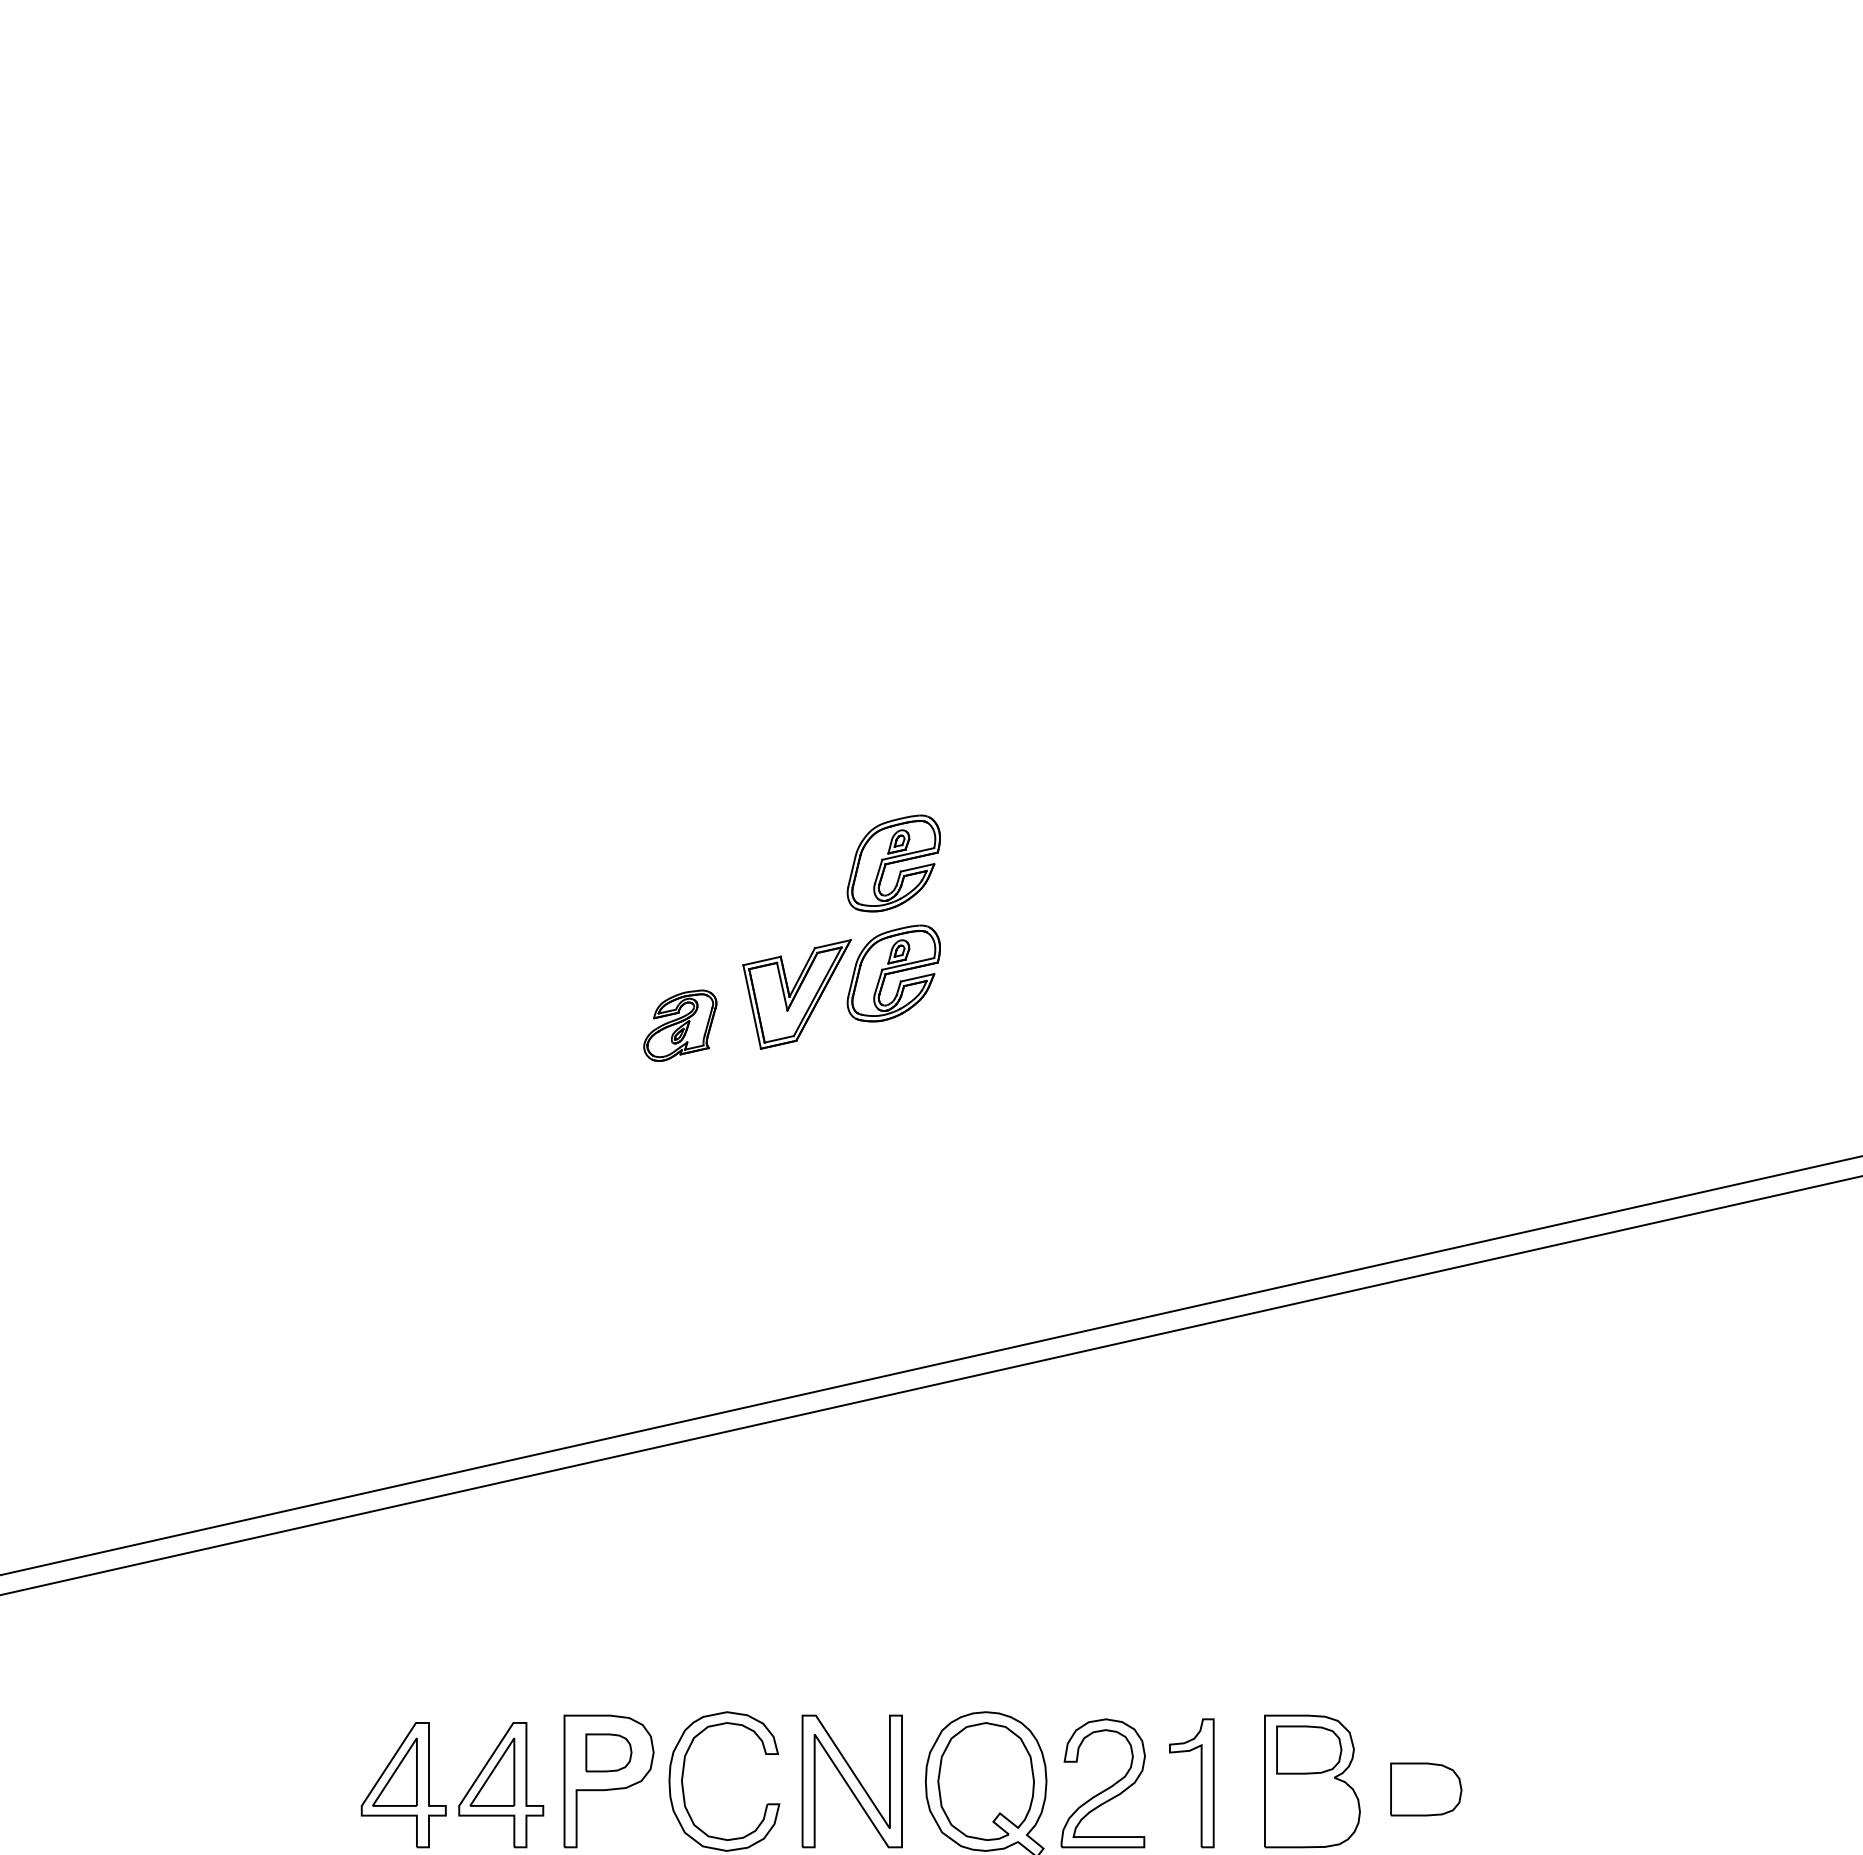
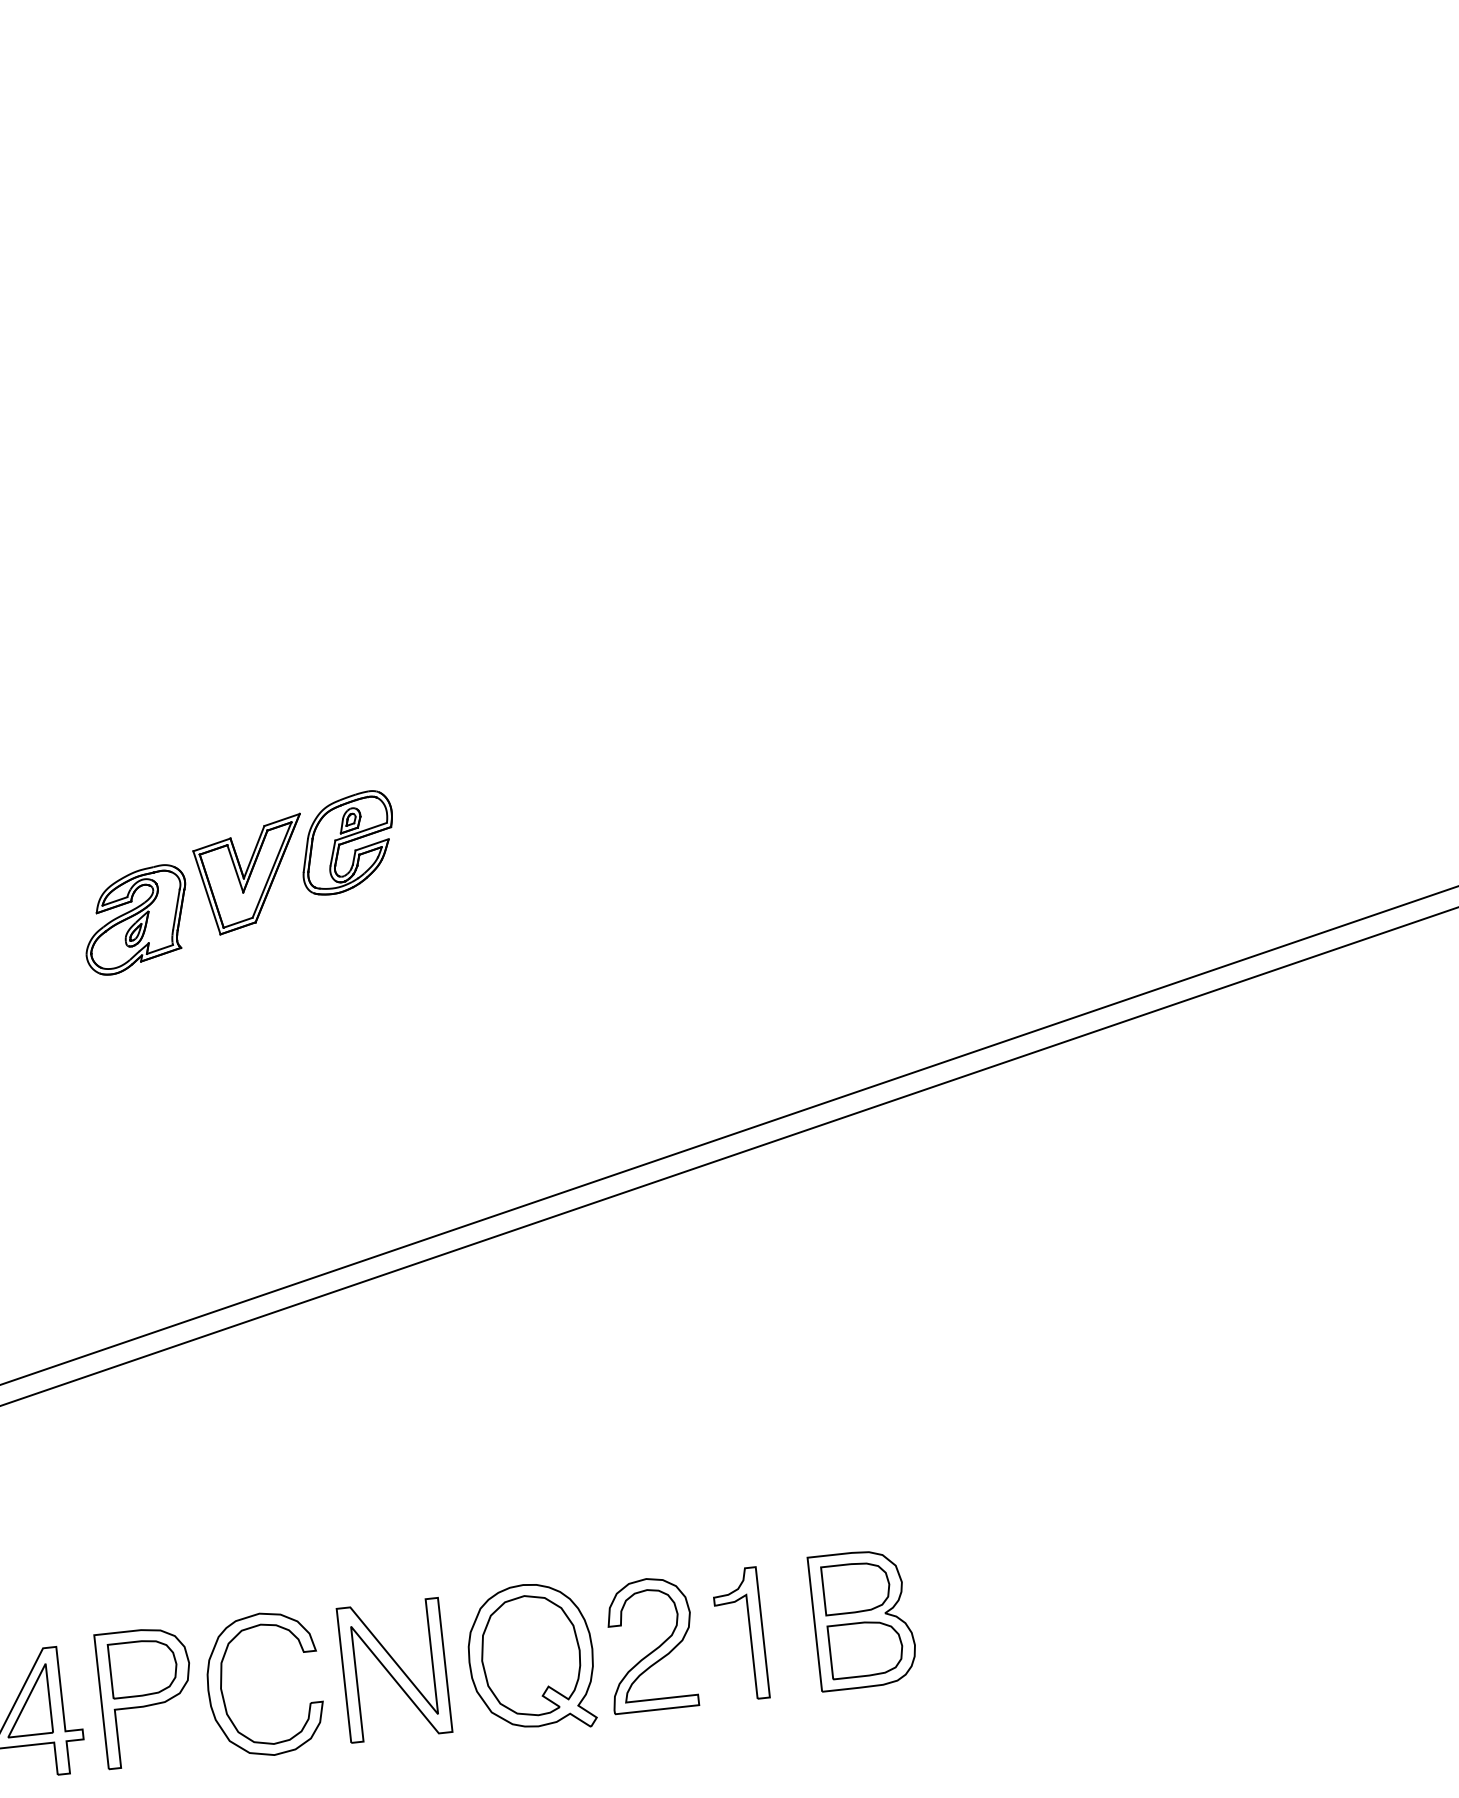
part: (893, 863) -> (335, 731), removed
part: (679, 1025) -> (135, 919), size x1.43
part: (608, 1752) -> (143, 1667), size x1.43
part: (1426, 1789) -> (866, 1649), moved

